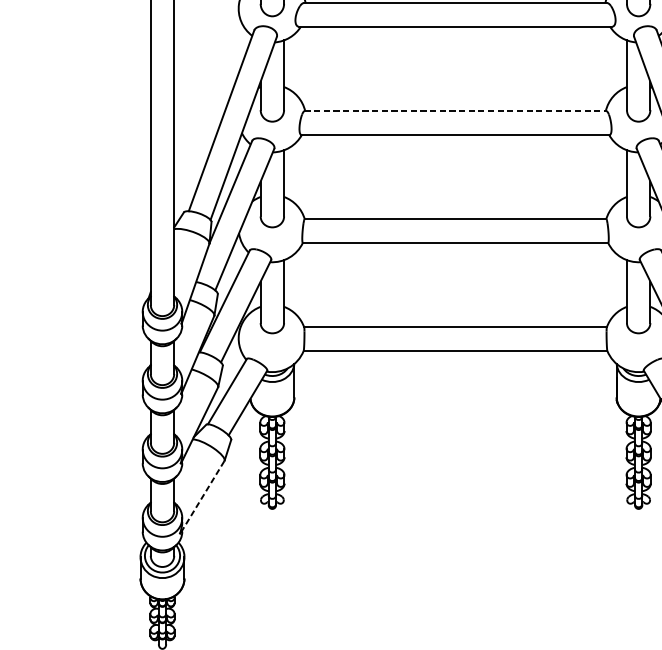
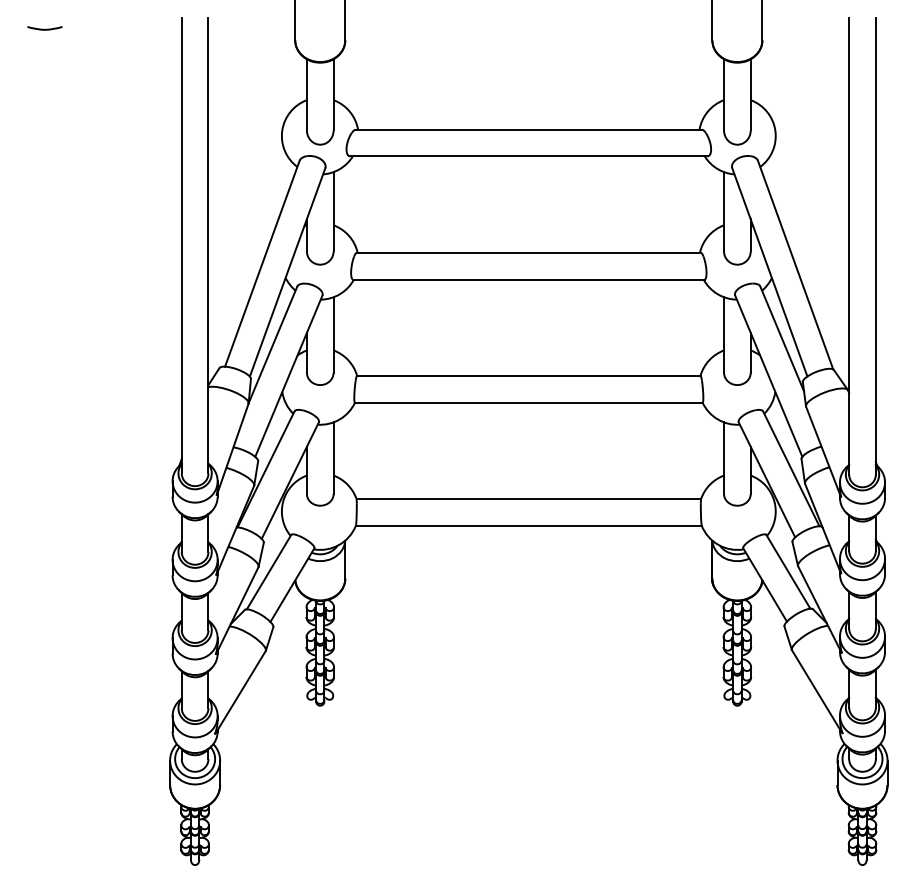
line: (456, 110) -> (529, 252), dashed -> solid
line: (202, 496) -> (240, 691), dashed -> solid

